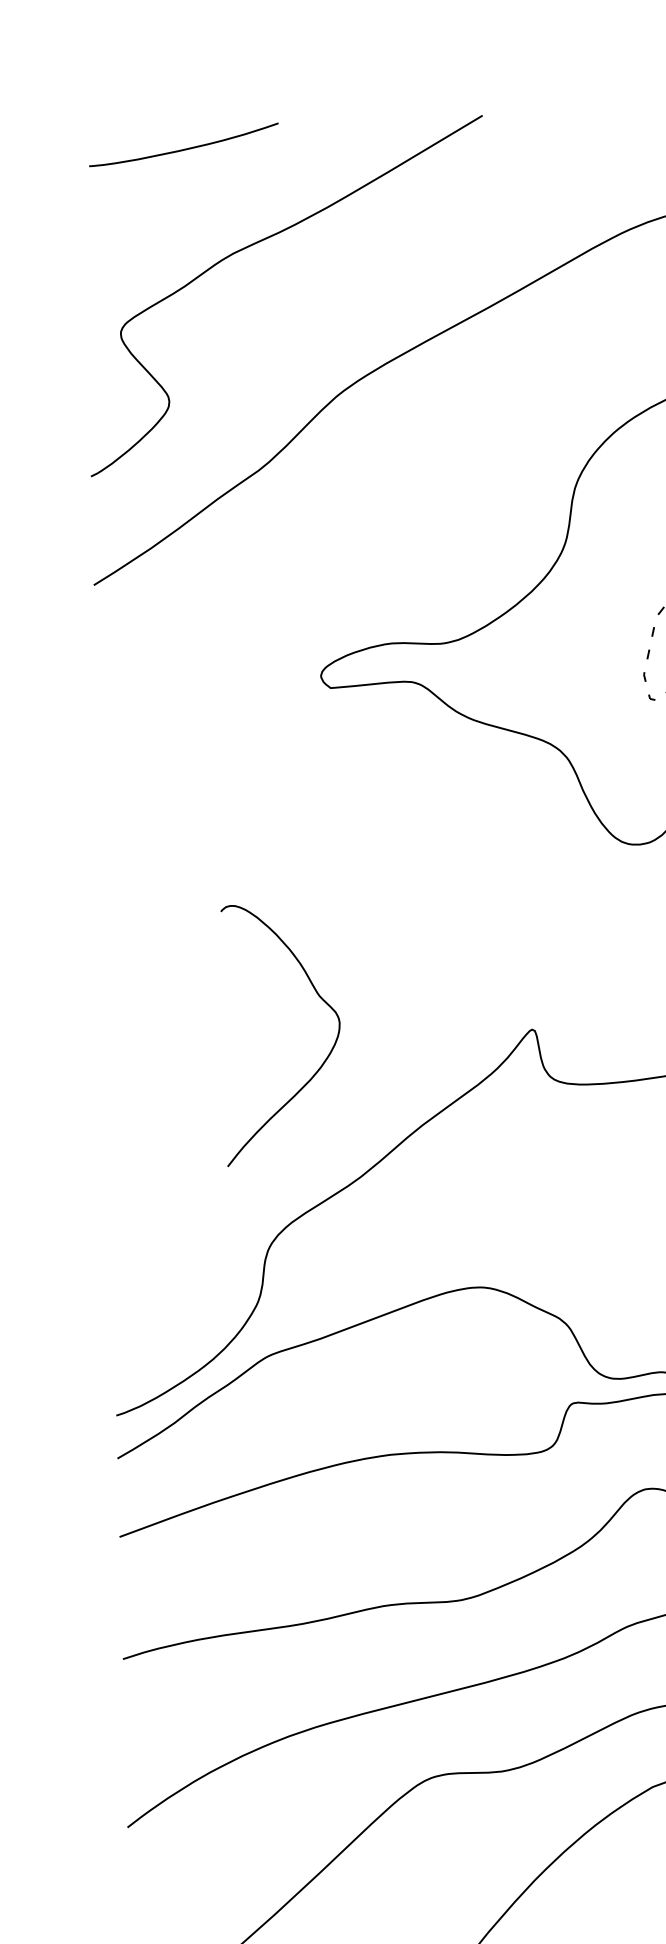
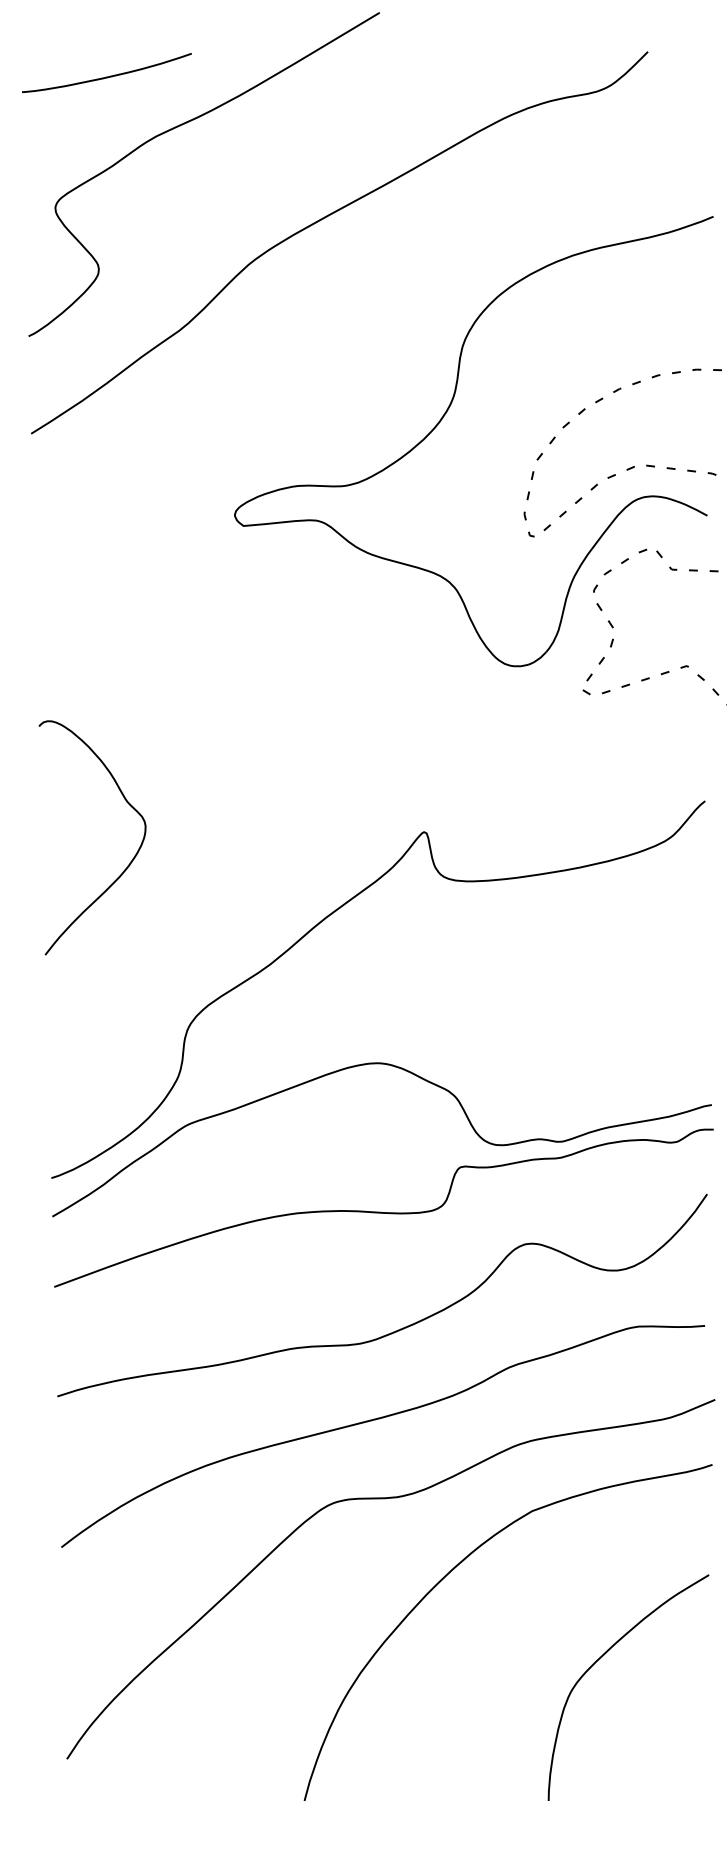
curve: (183, 148) -> (106, 76), moved
curve: (319, 1066) -> (127, 865), moved

